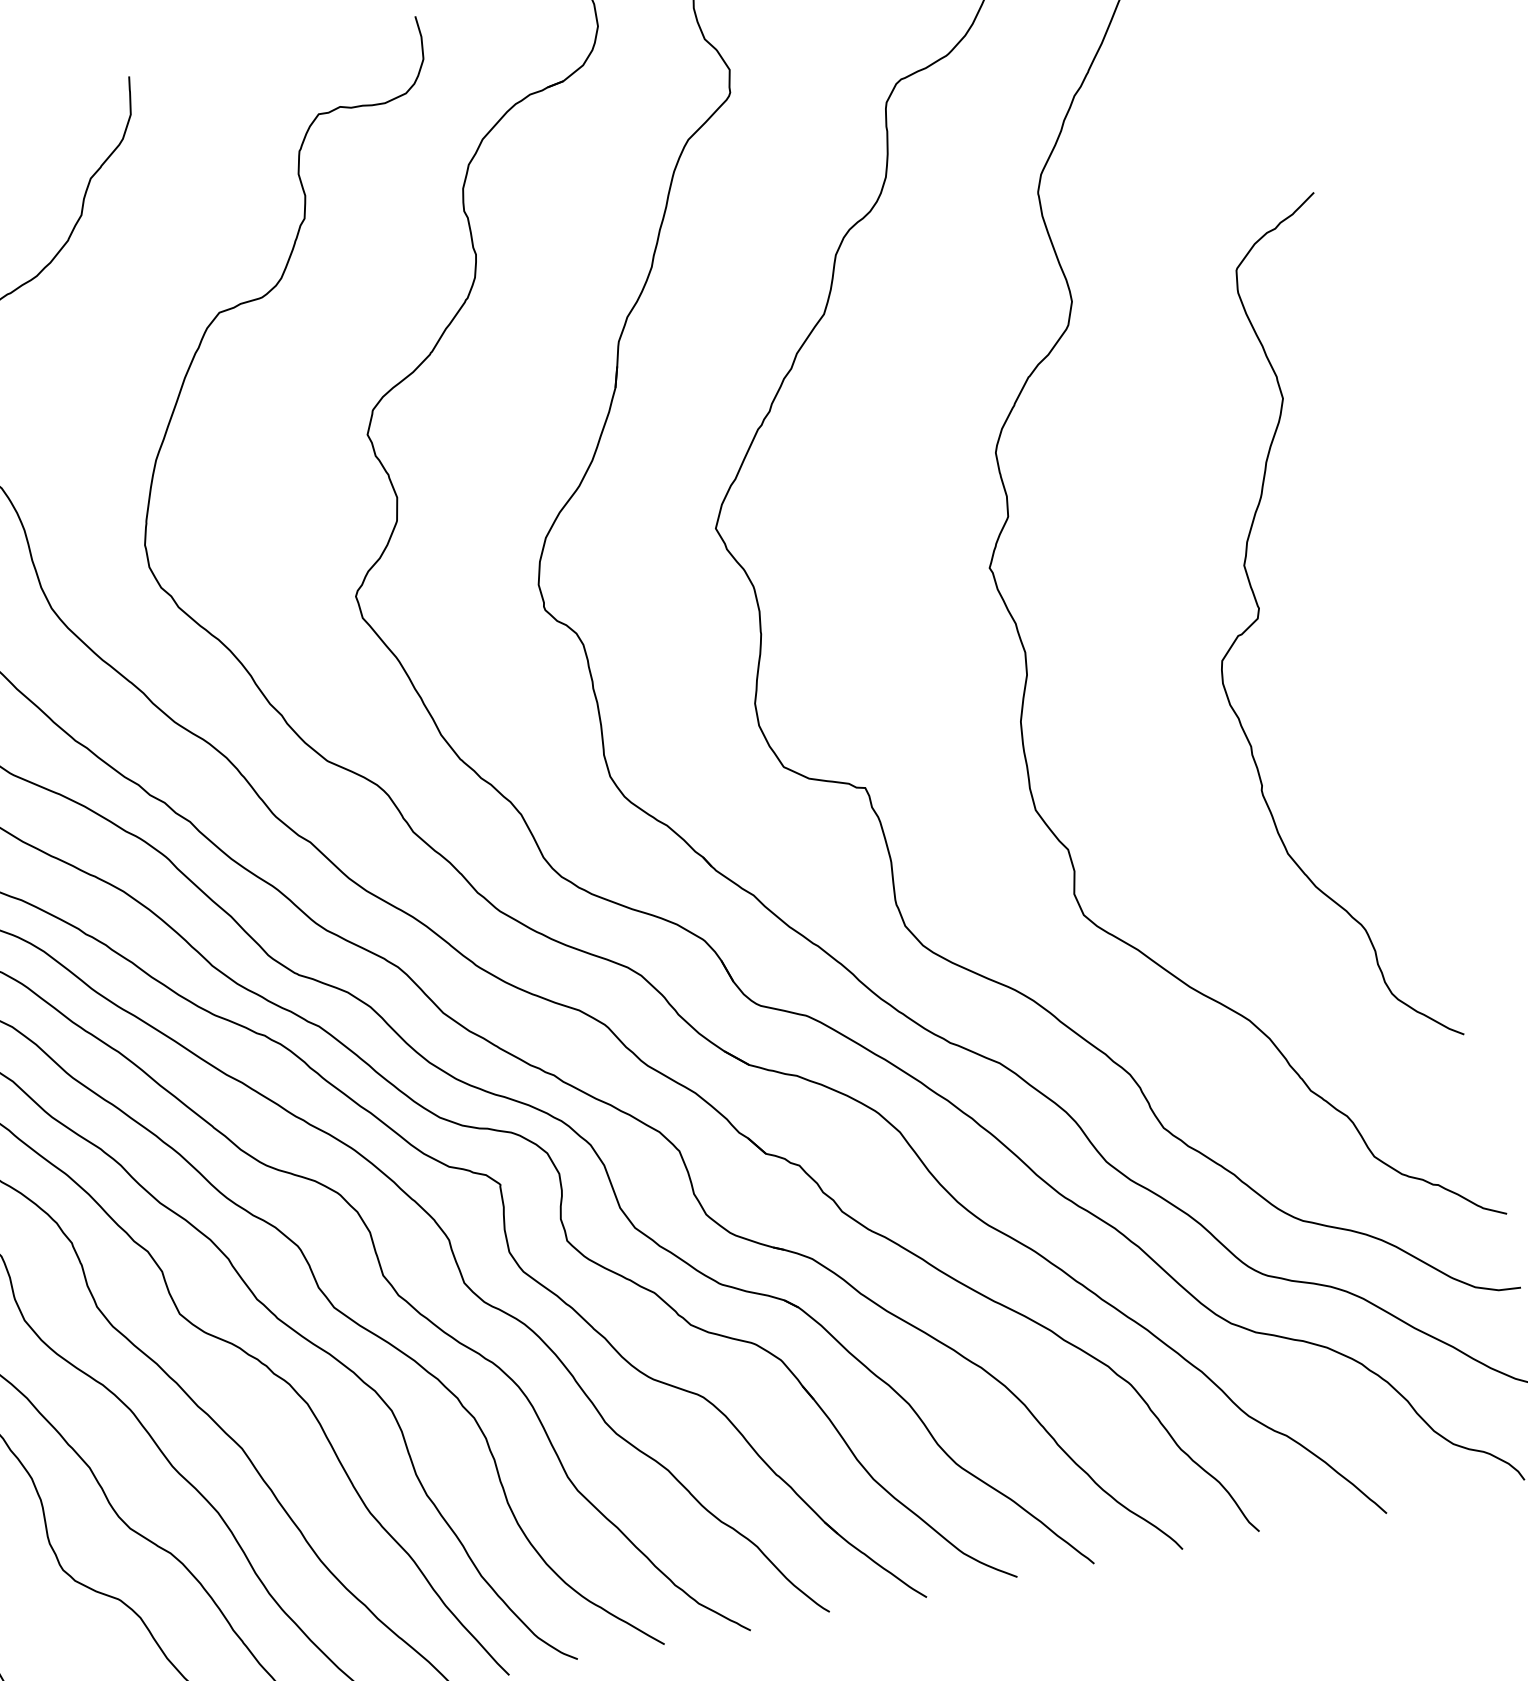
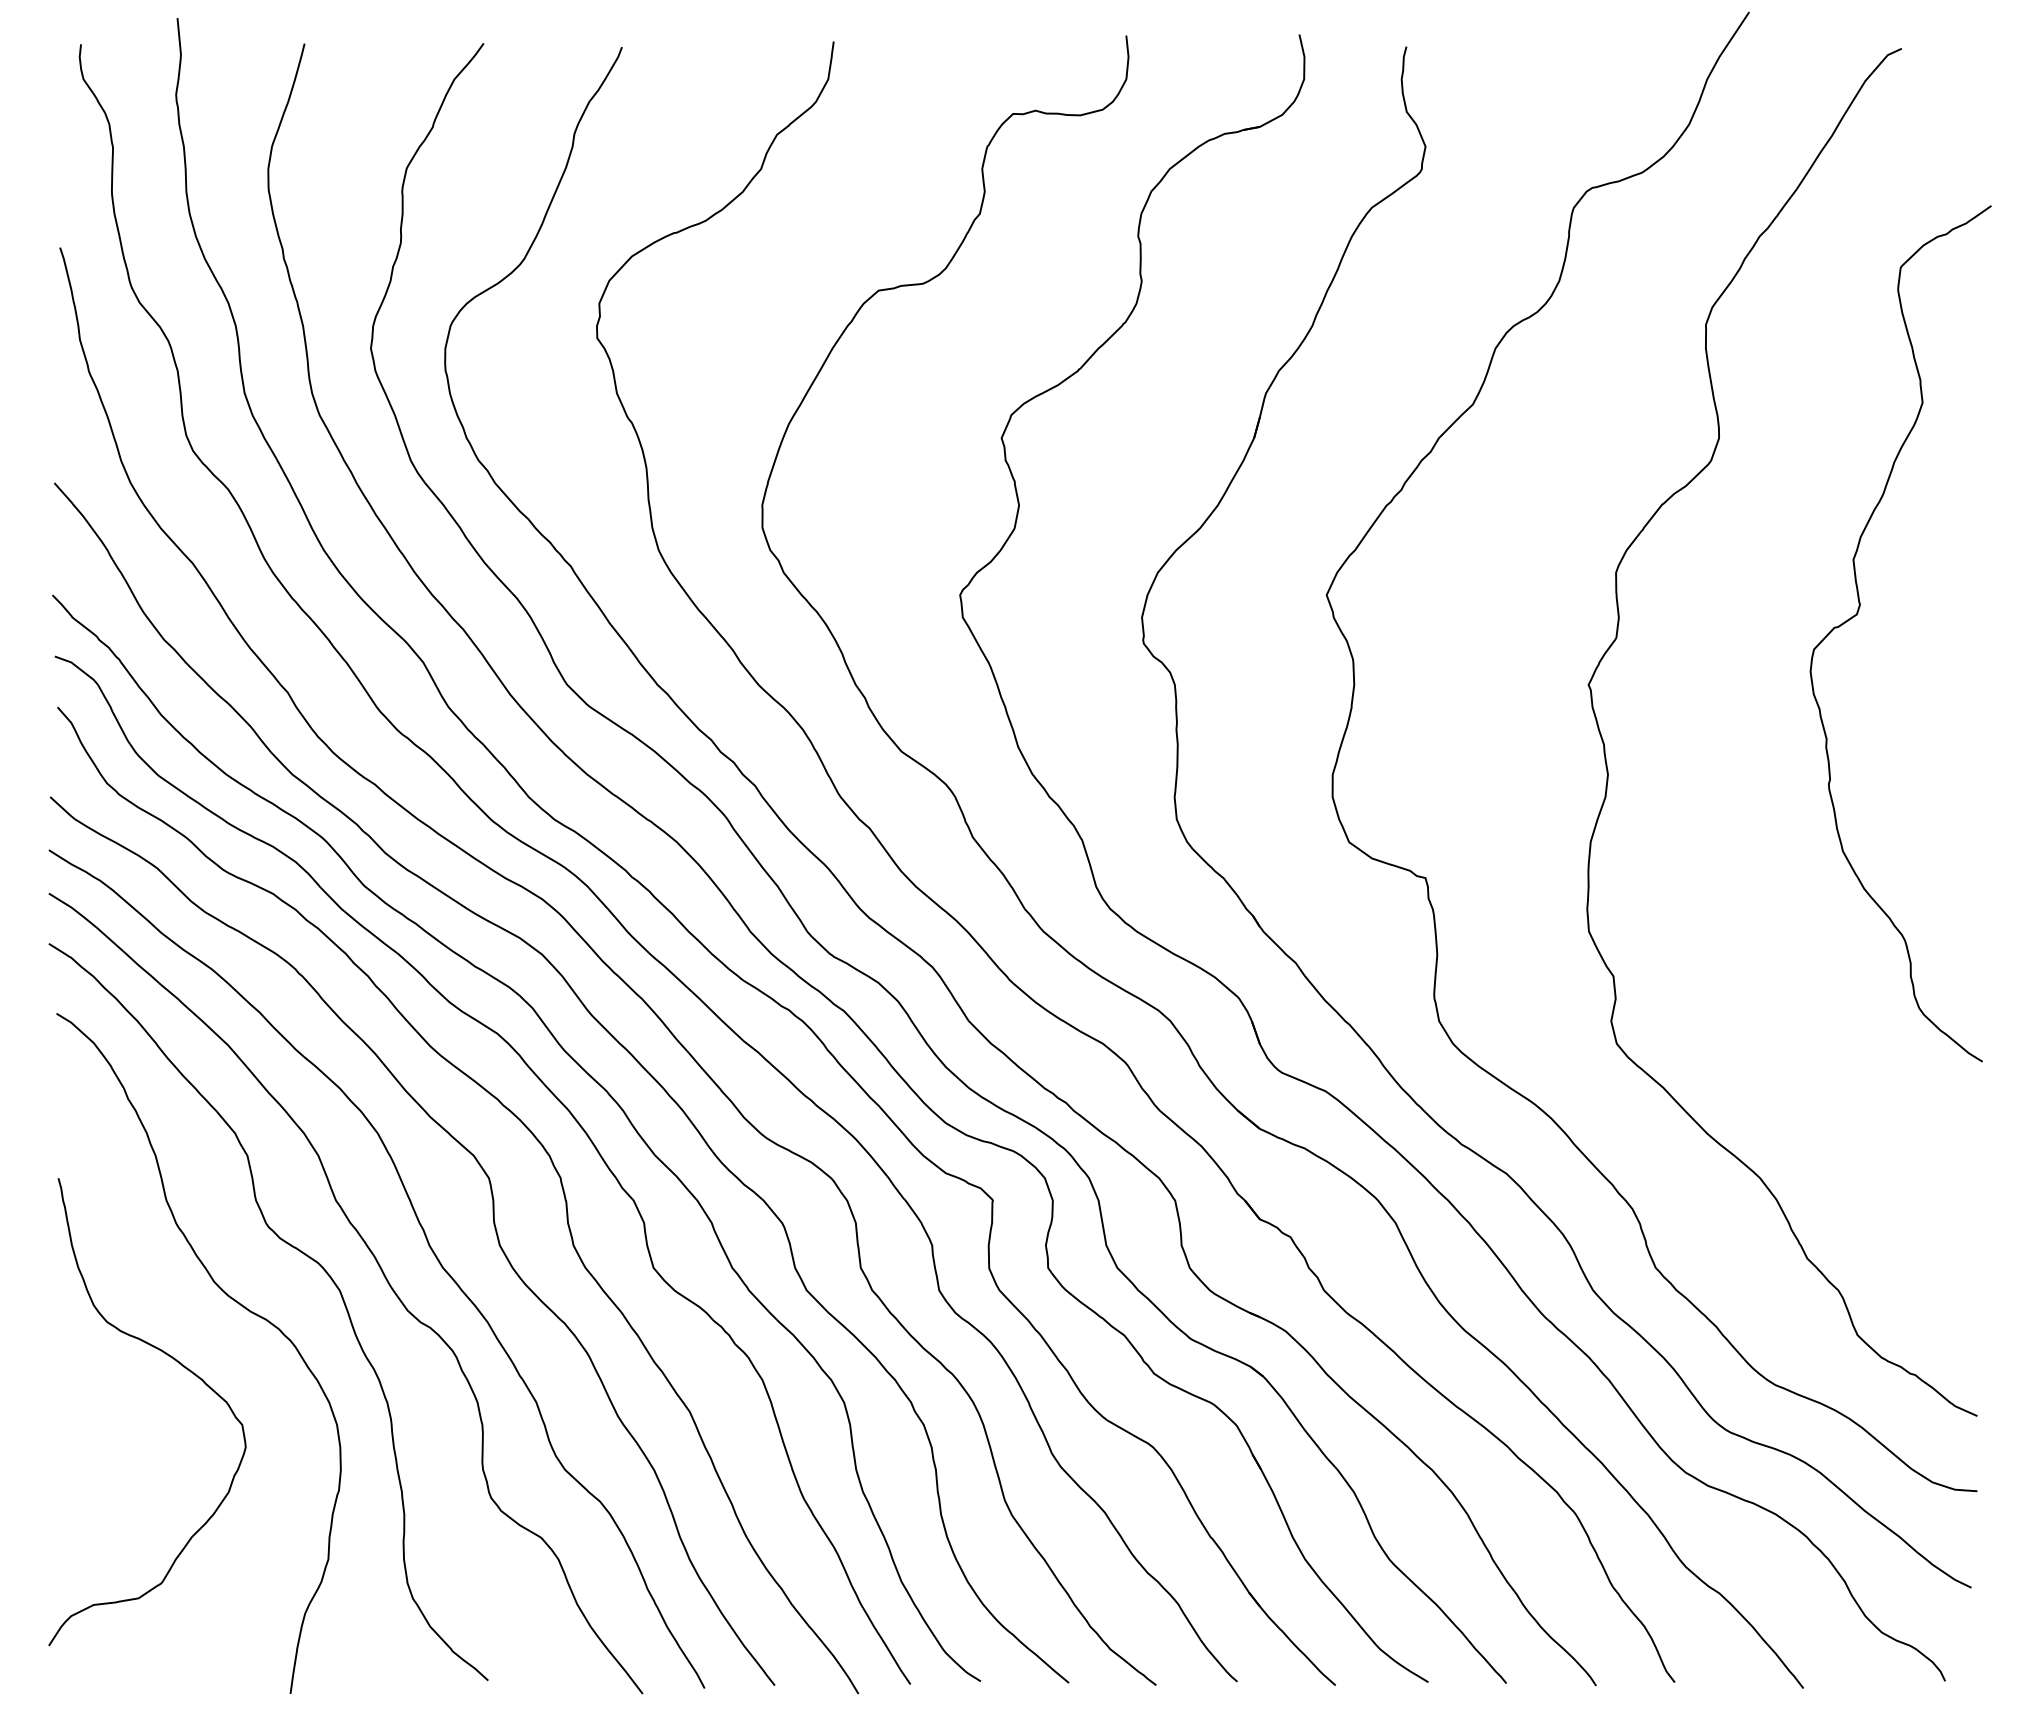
curve: (1259, 617) -> (1858, 613), moved

